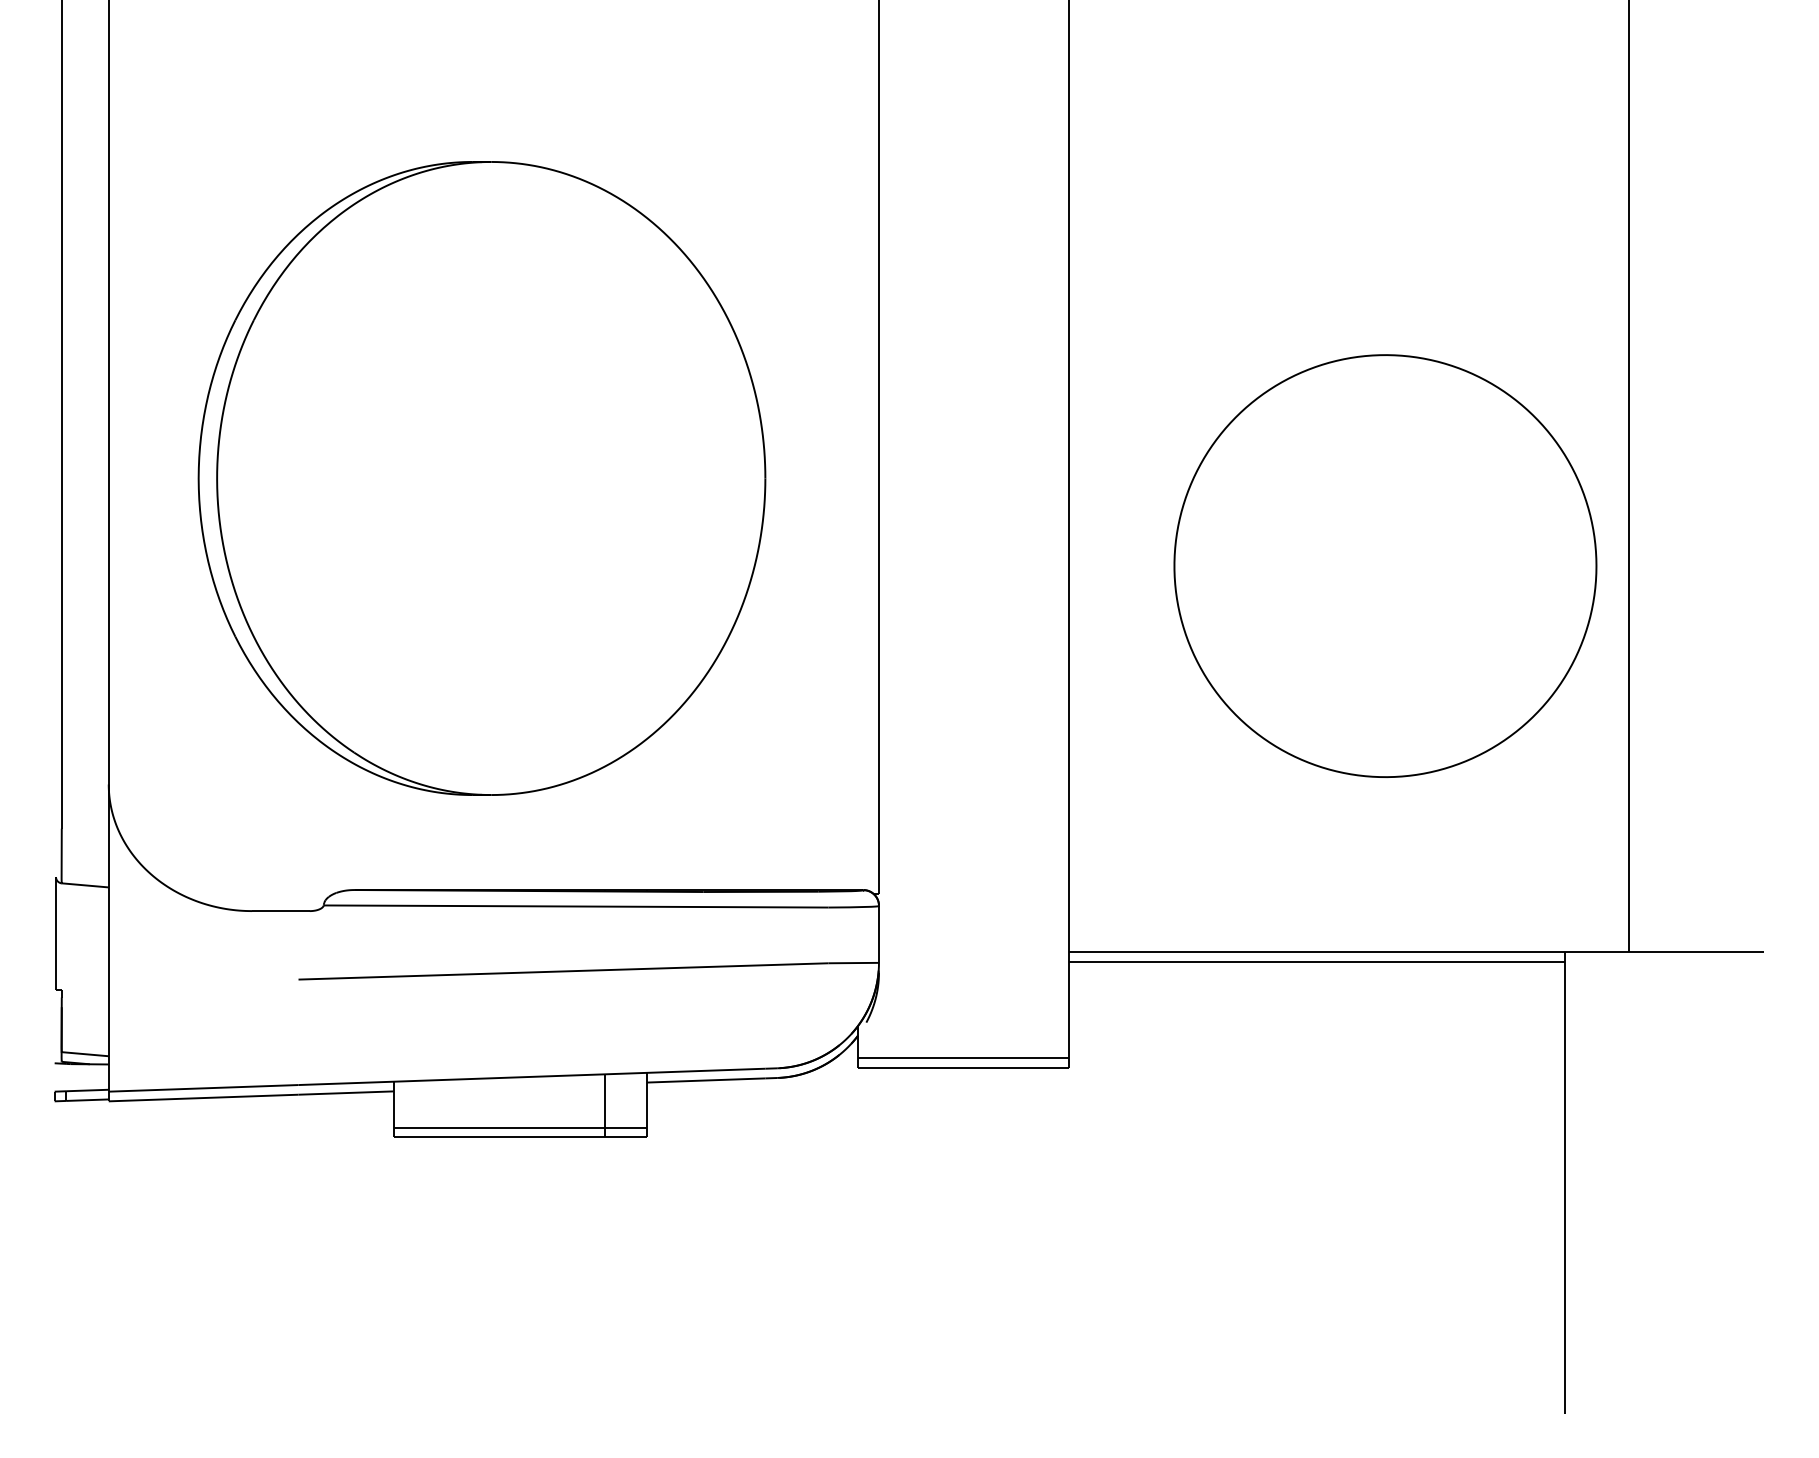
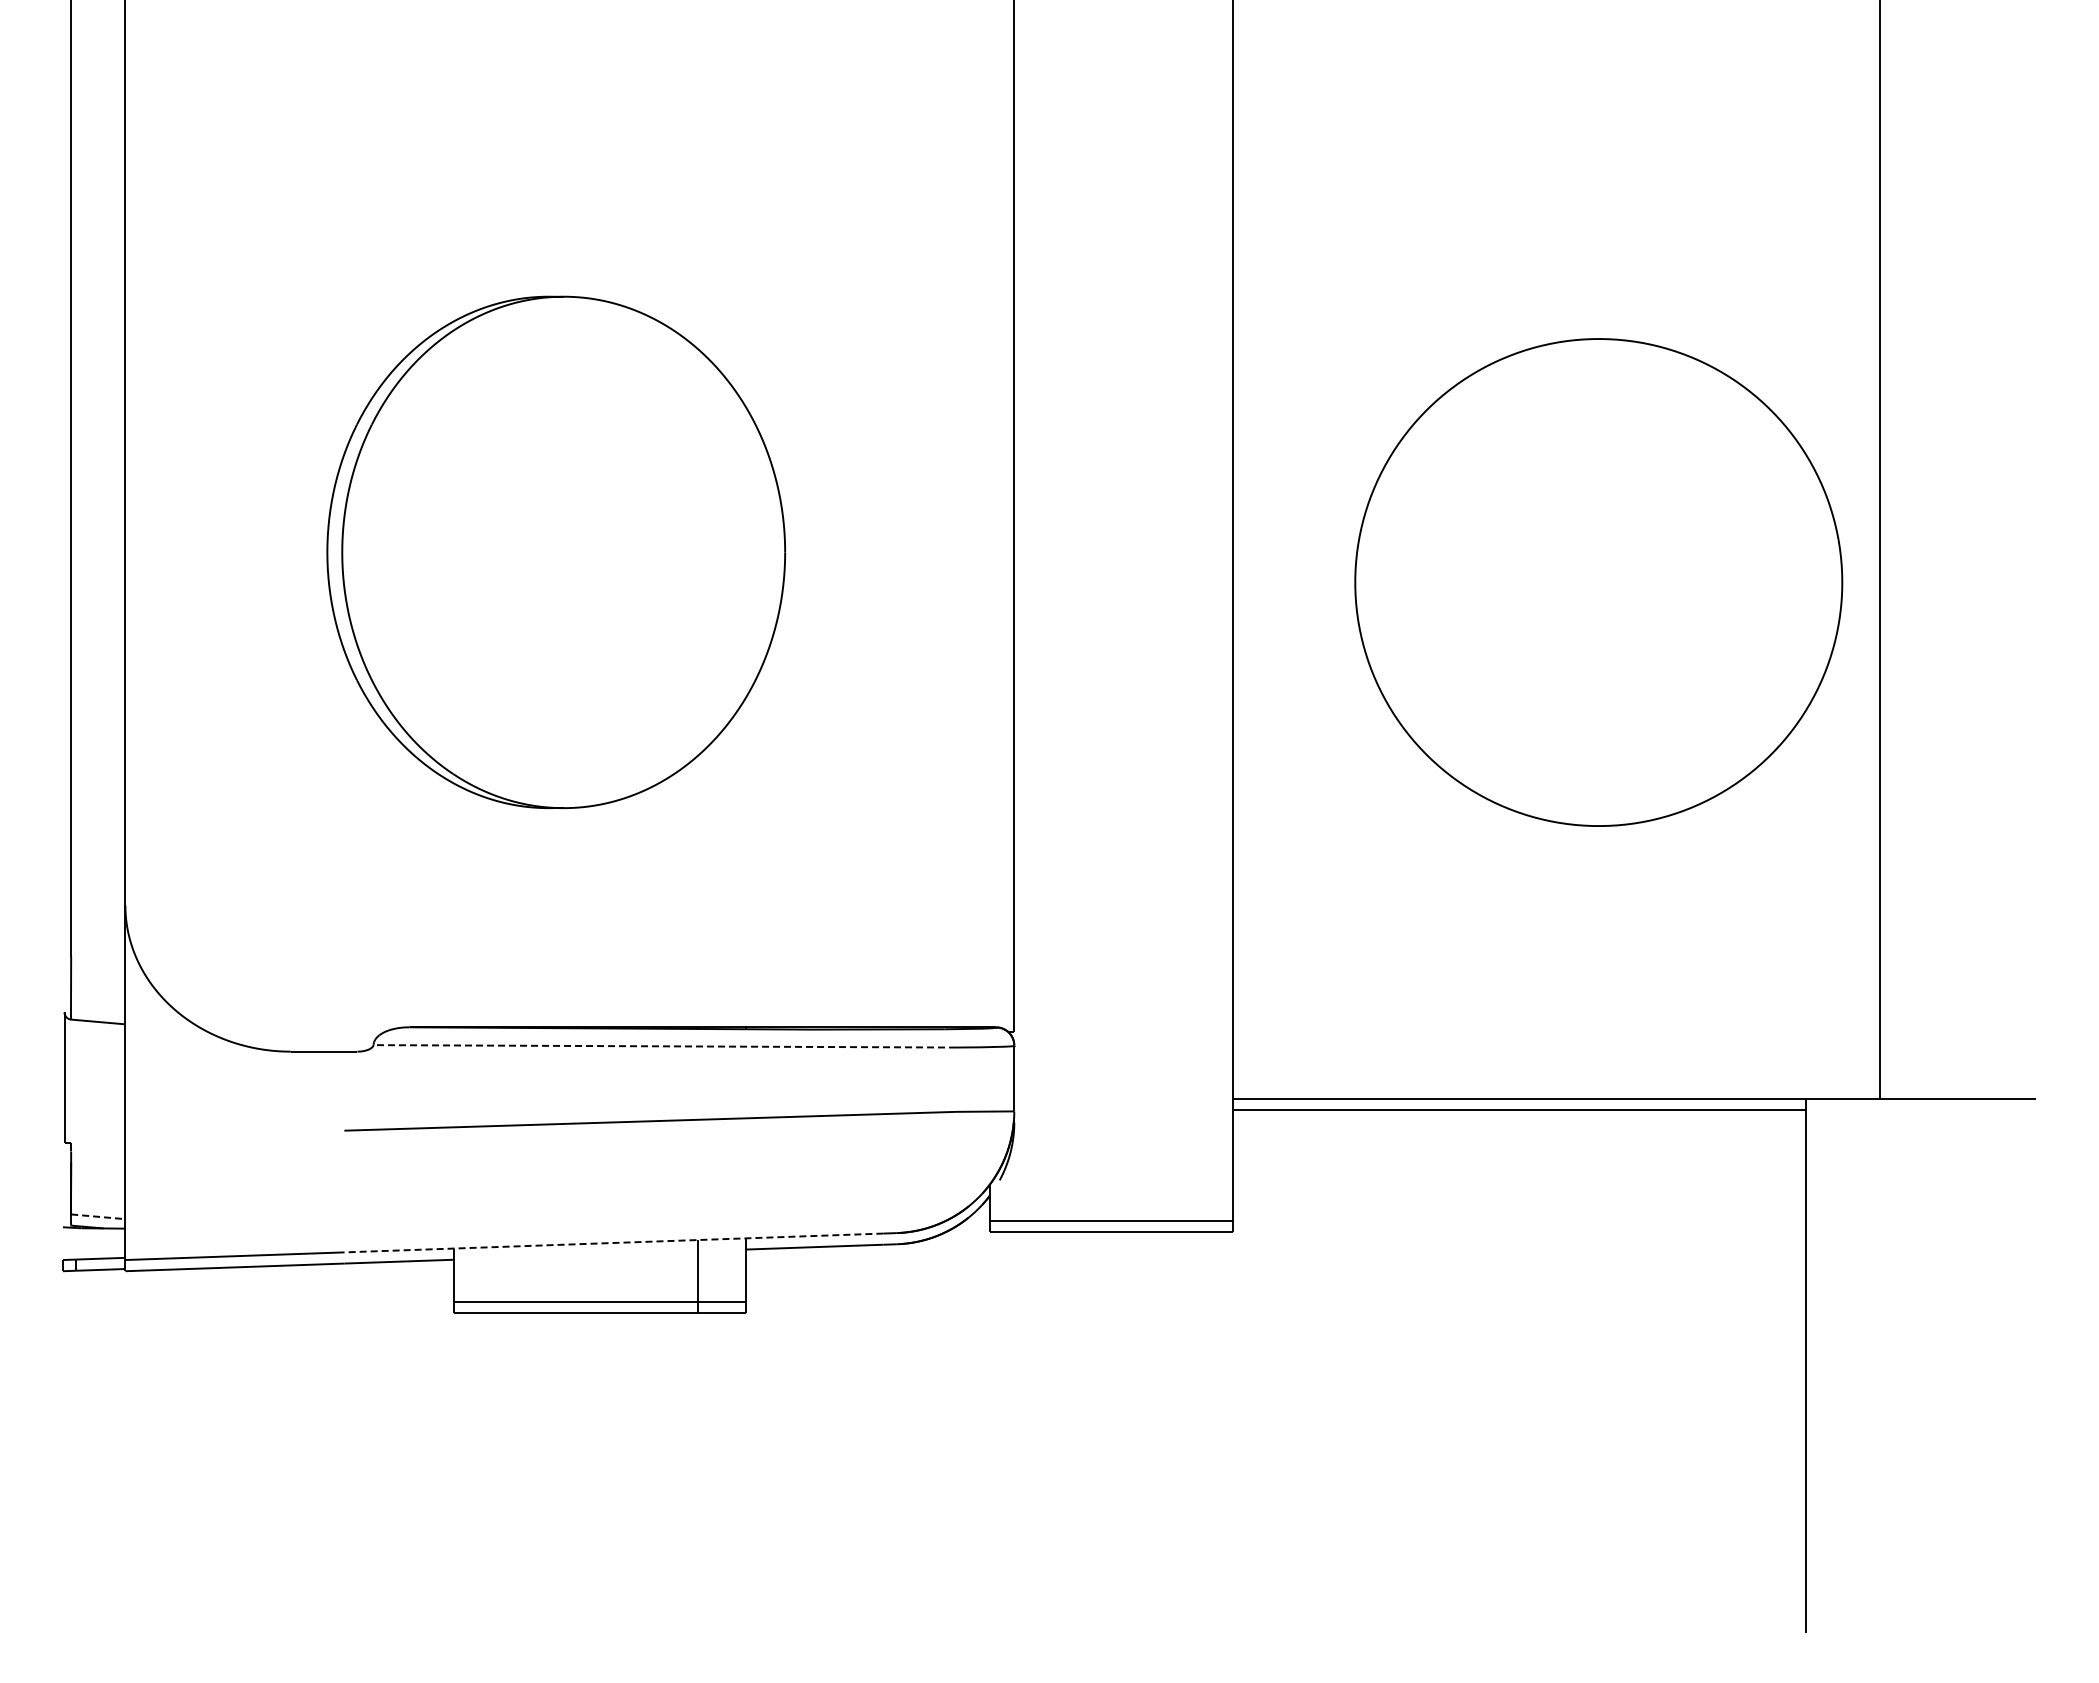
part: (482, 478) -> (556, 552), size x0.7
part: (1385, 566) -> (1598, 582), moved
line: (575, 906) -> (664, 1046), solid -> dashed
line: (85, 1053) -> (98, 1216), solid -> dashed
line: (531, 1076) -> (613, 1242), solid -> dashed

